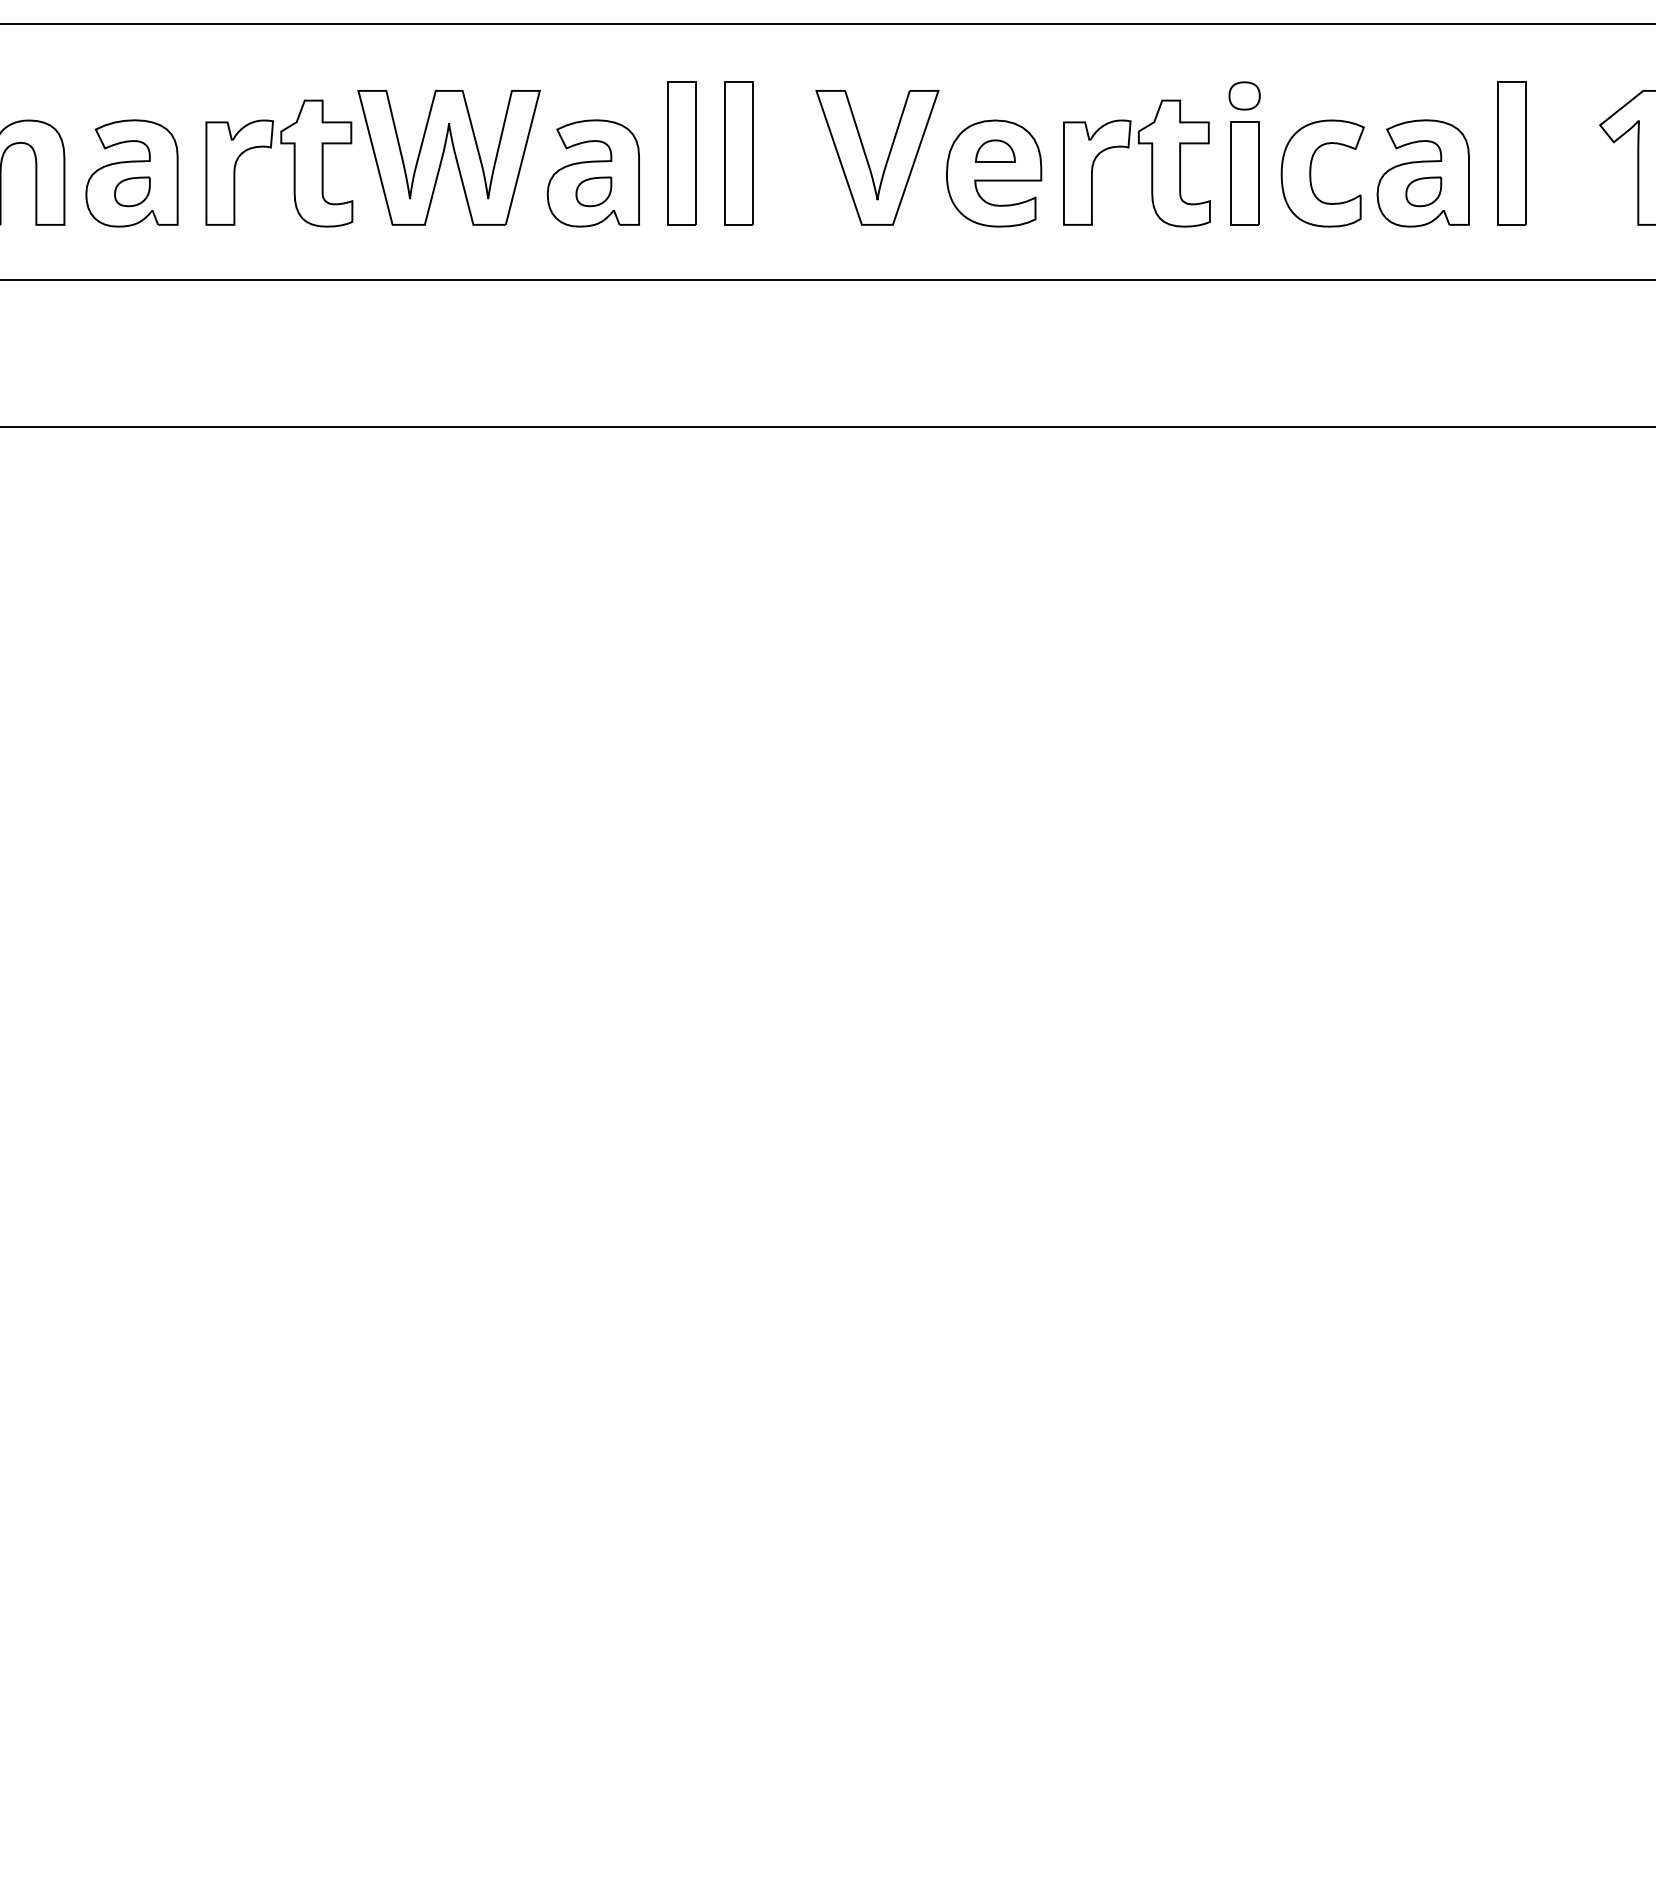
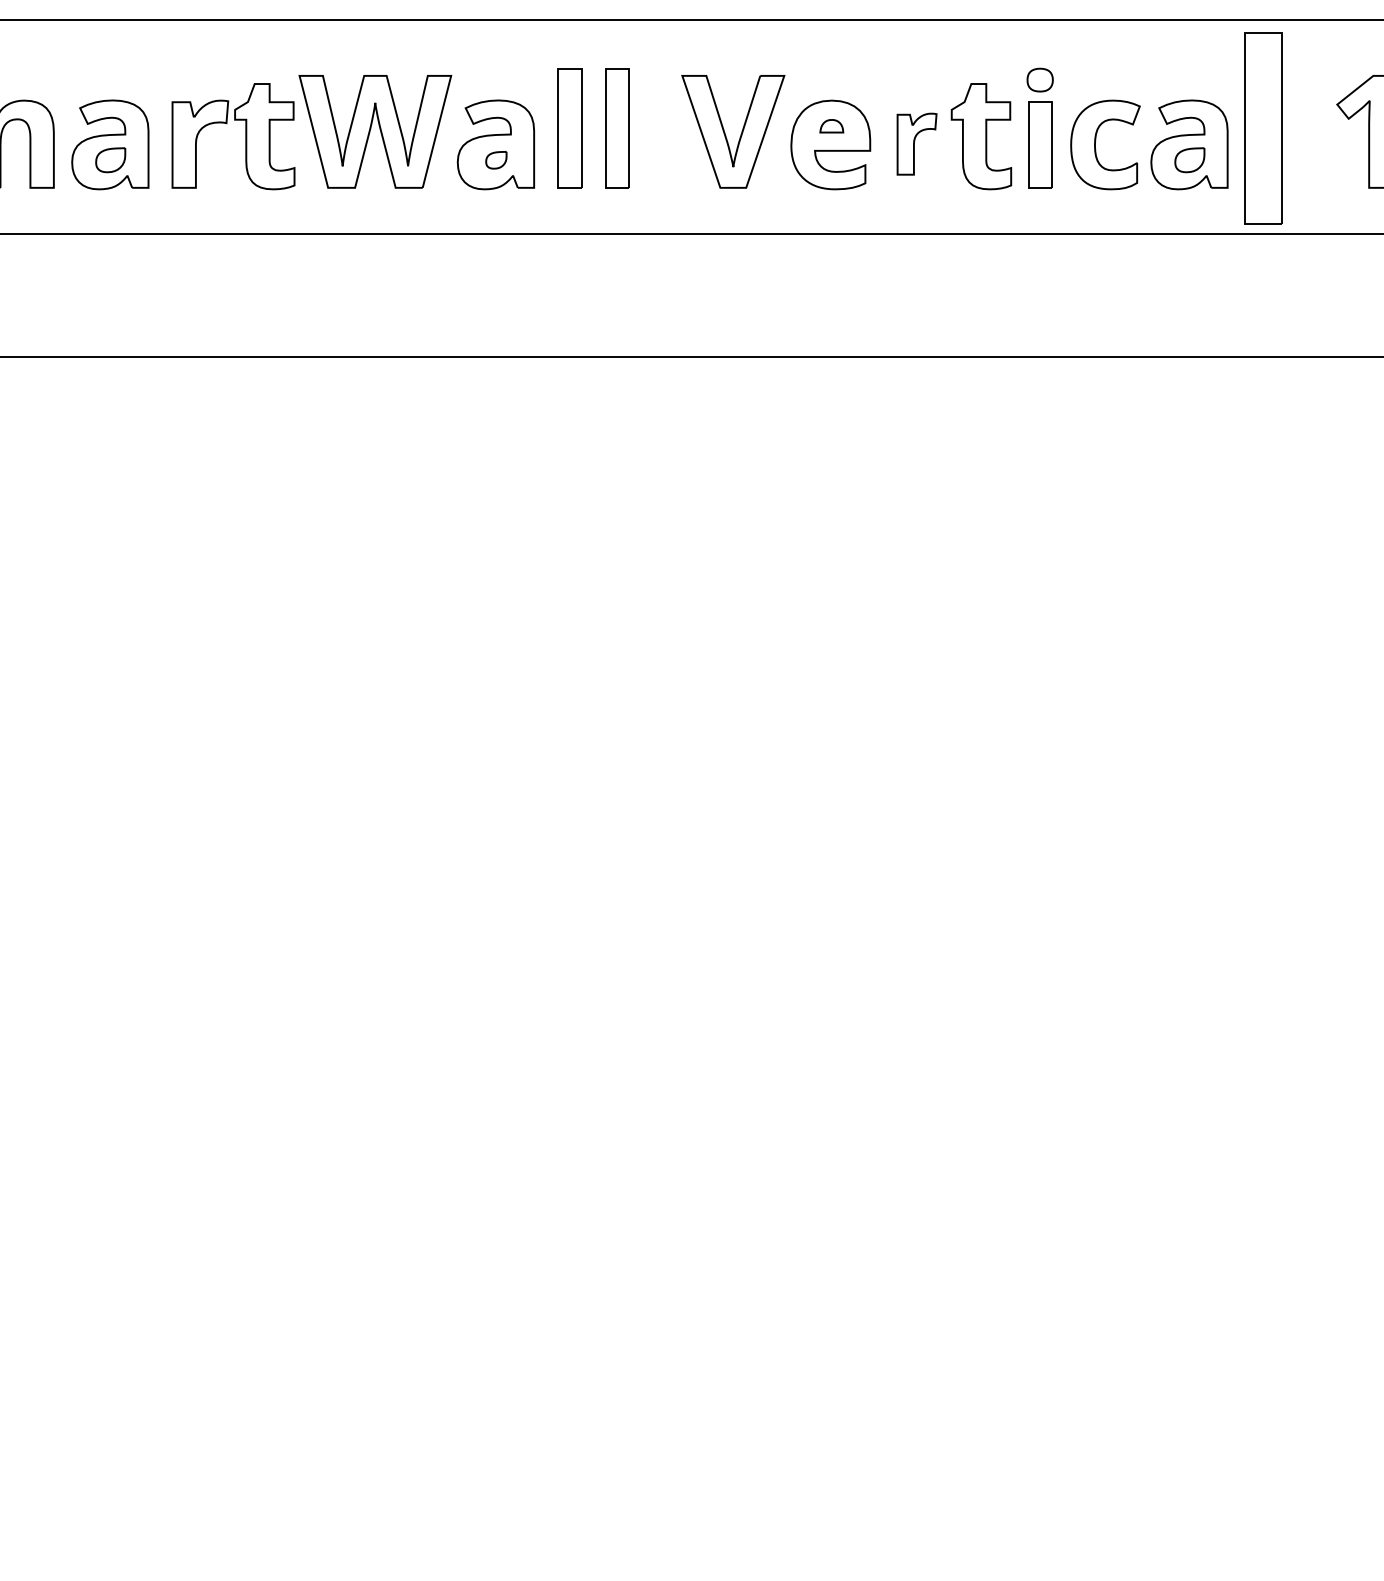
part: (994, 150) -> (831, 125), size x0.7
part: (1511, 153) -> (1263, 128), size x1.6
part: (1097, 172) -> (917, 144), size x0.7
part: (593, 191) -> (496, 159), size x0.7

